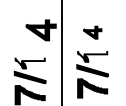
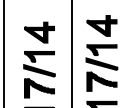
part: (41, 30) -> (39, 32), moved
part: (92, 32) -> (101, 25), size x1.67
fill: (92, 55) -> (101, 48), added
fill: (30, 61) -> (39, 54), added

